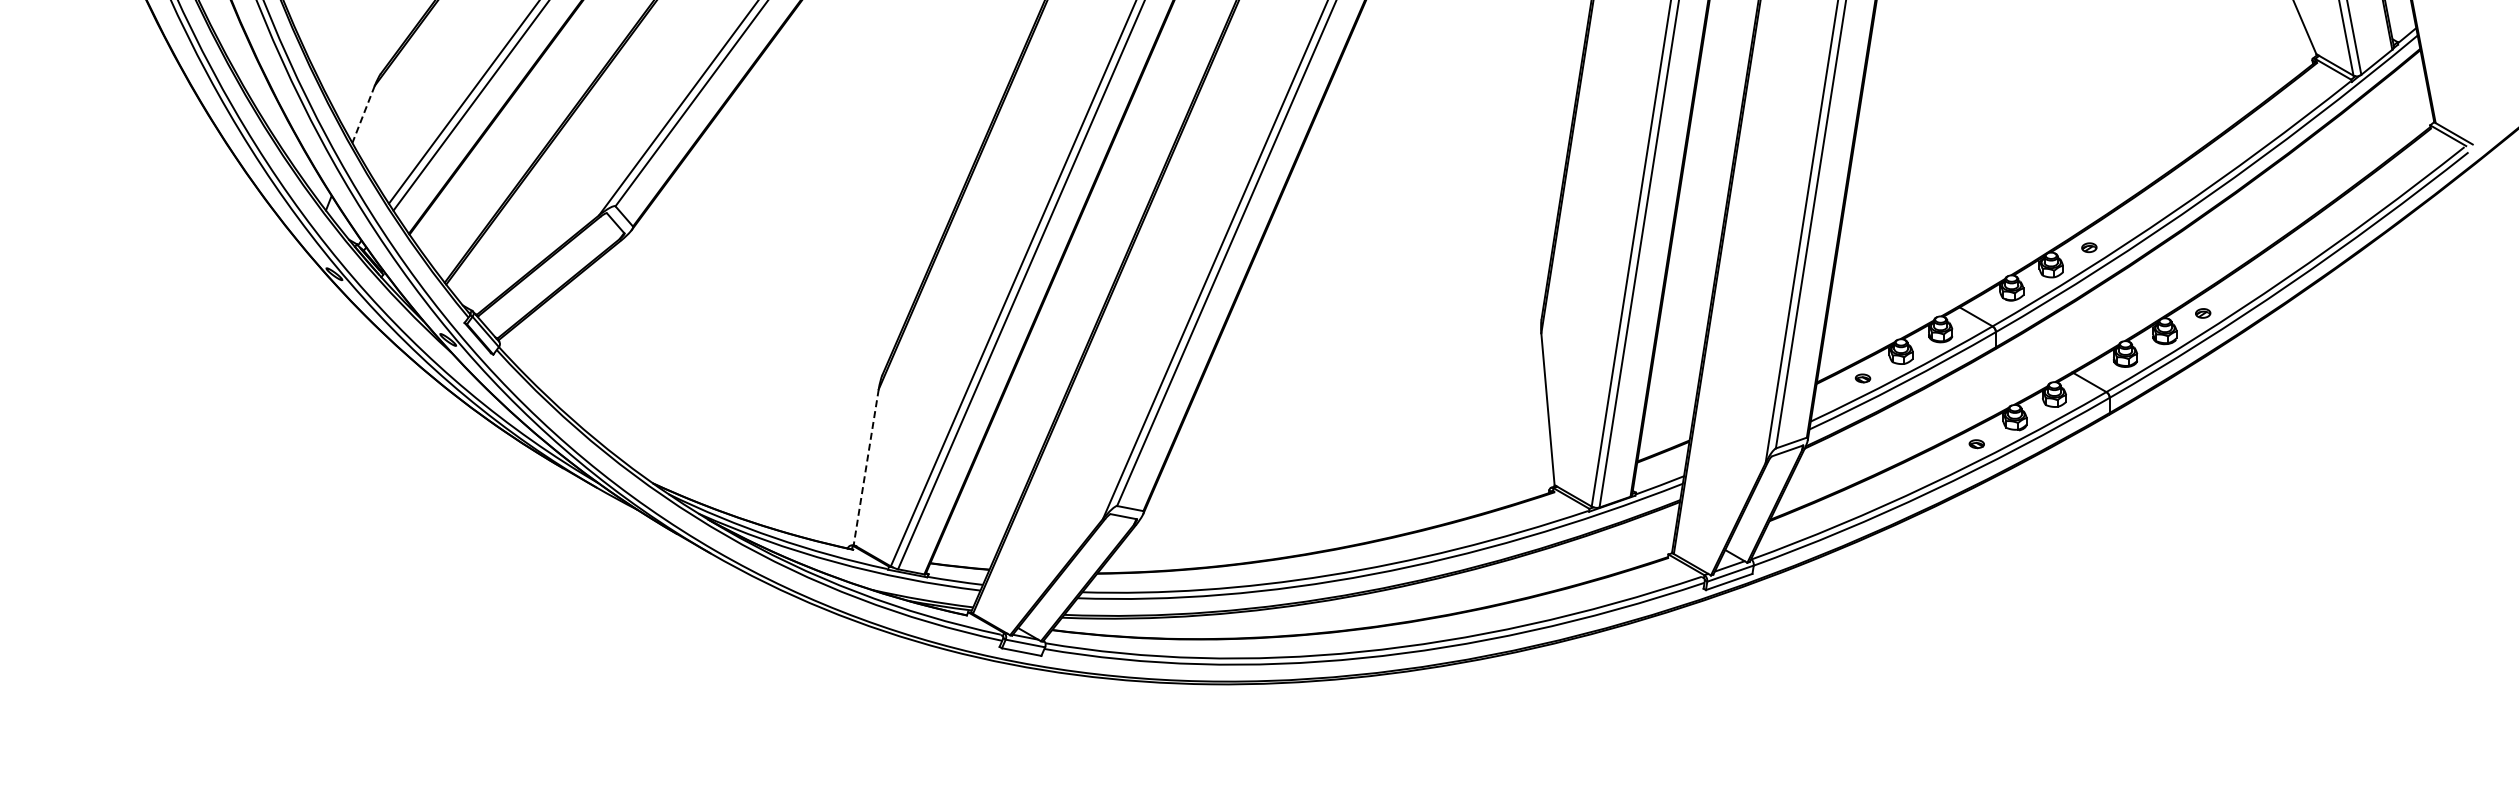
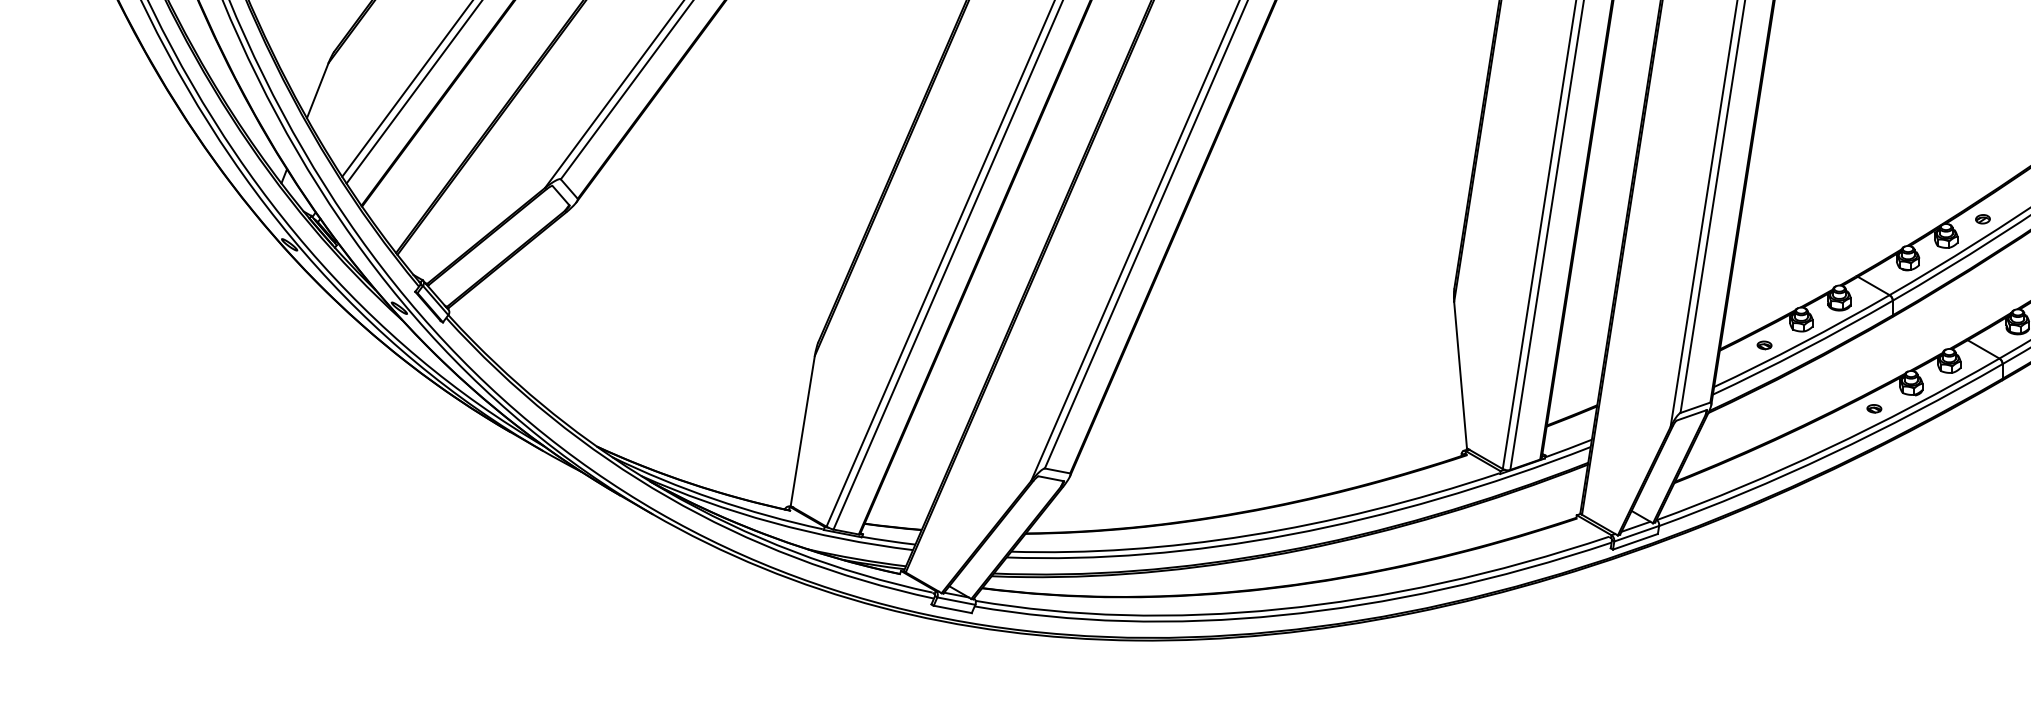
line: (363, 114) -> (317, 90), dashed -> solid
line: (866, 467) -> (803, 431), dashed -> solid

